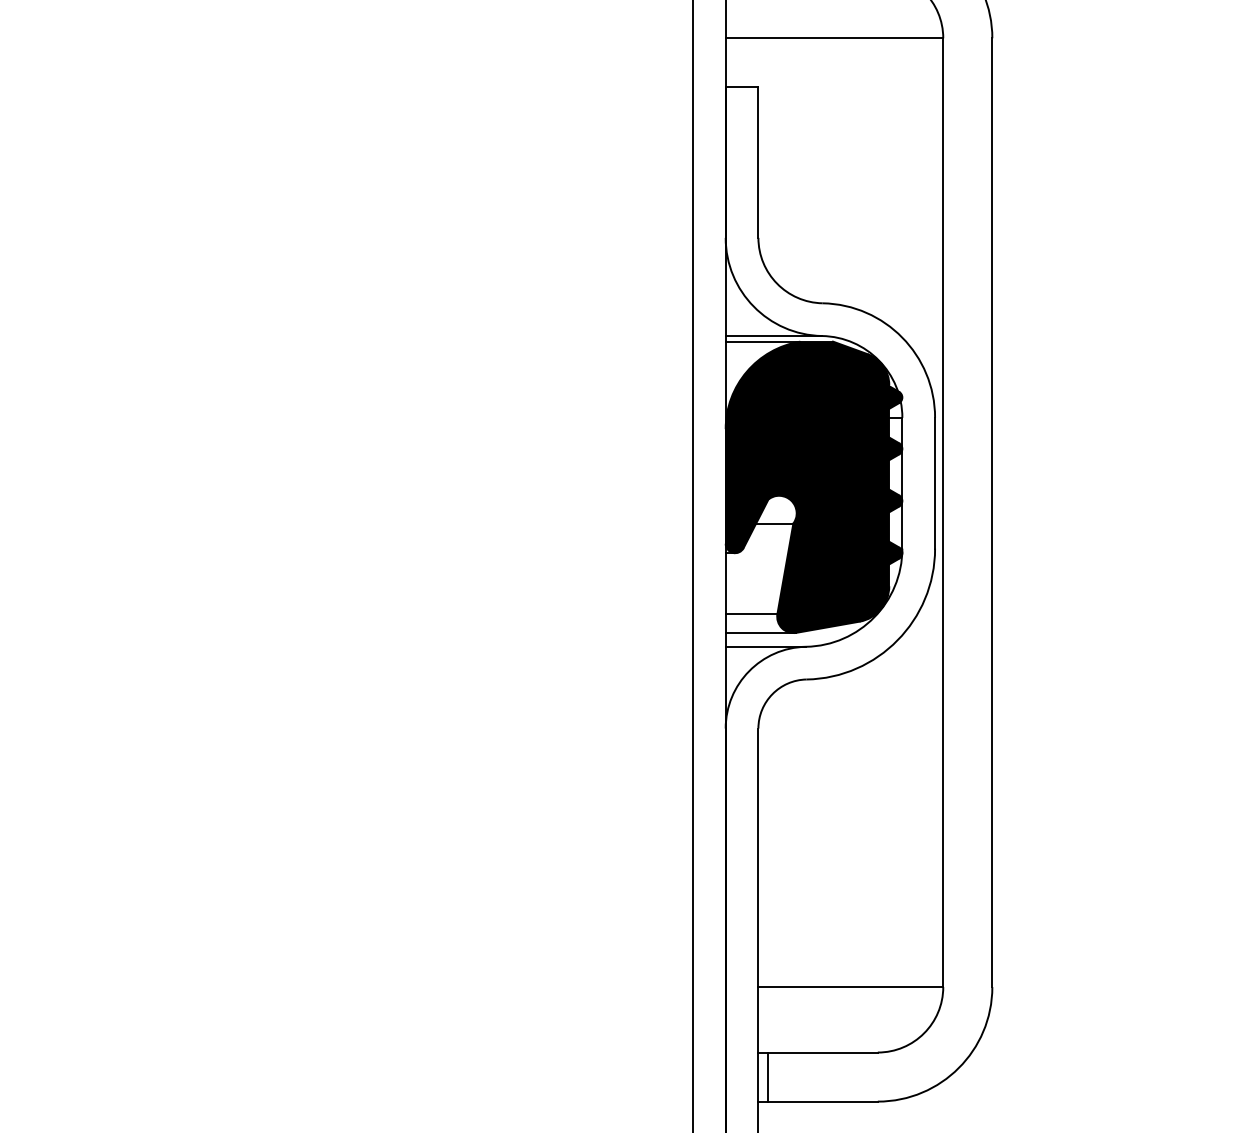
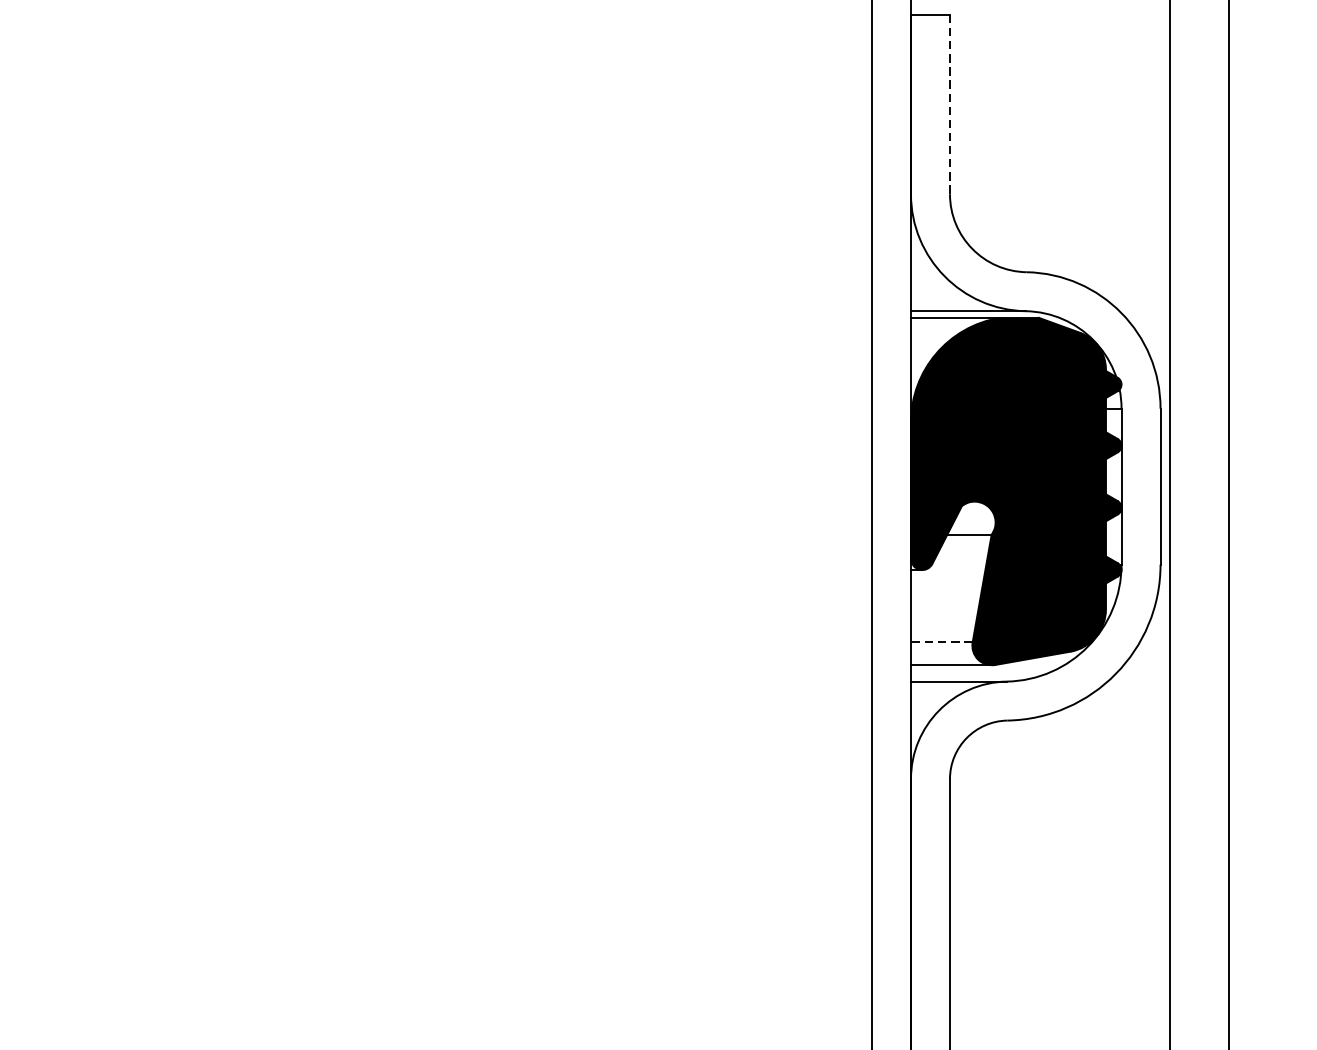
line: (758, 163) -> (950, 105), solid -> dashed
line: (751, 613) -> (941, 641), solid -> dashed

